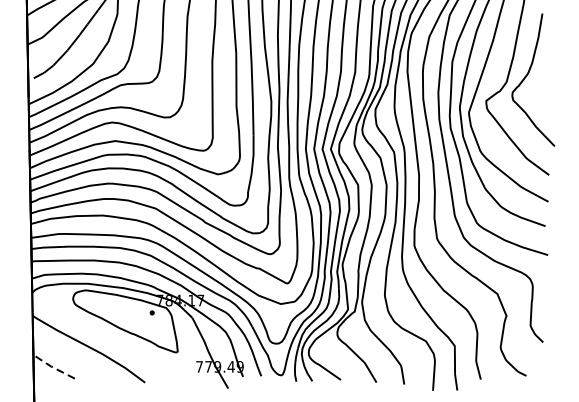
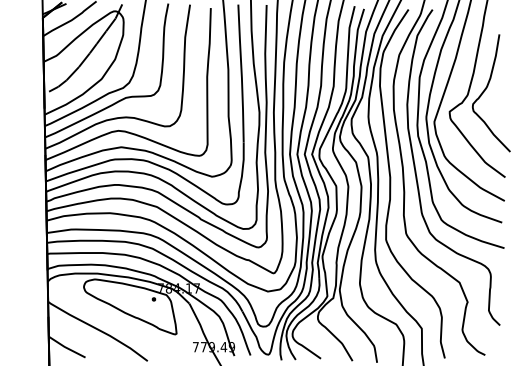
line: (53, 367) -> (66, 347), dashed -> solid

